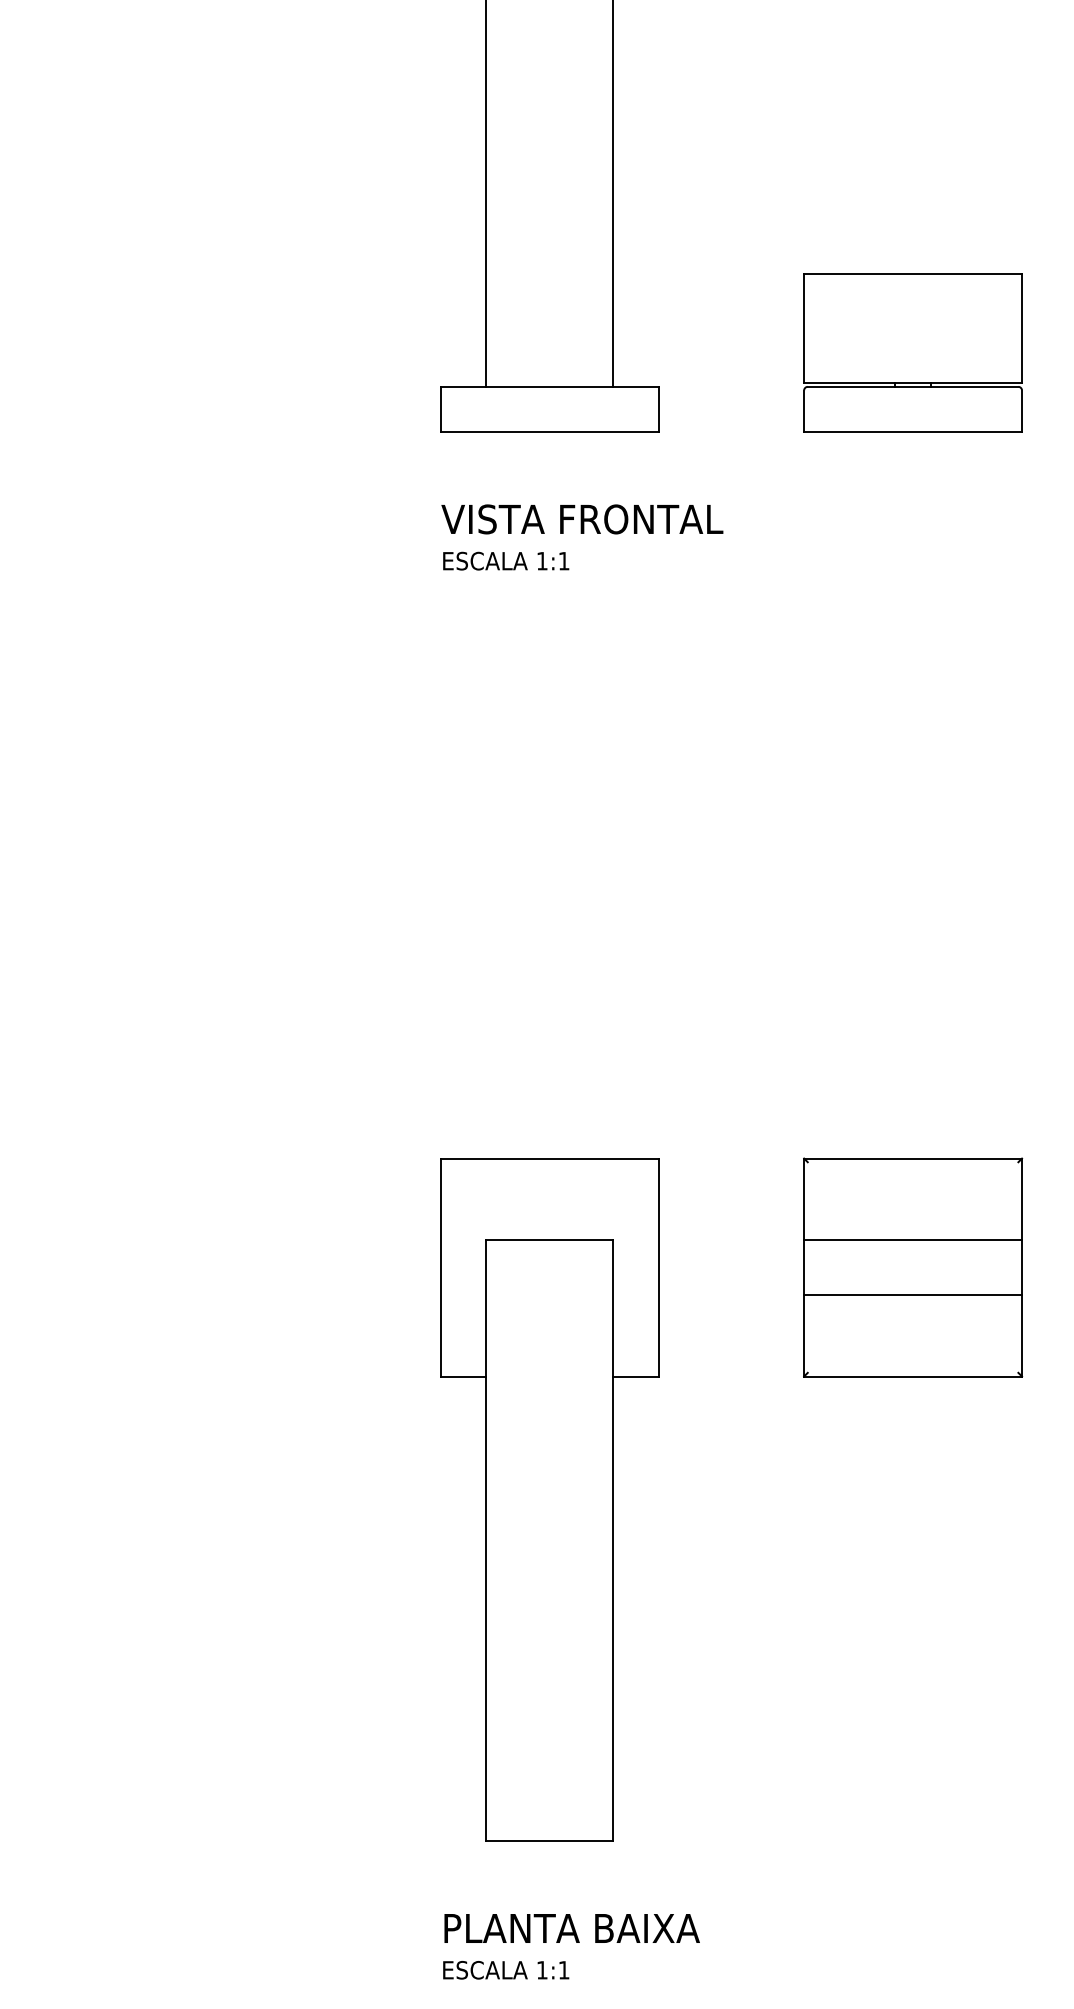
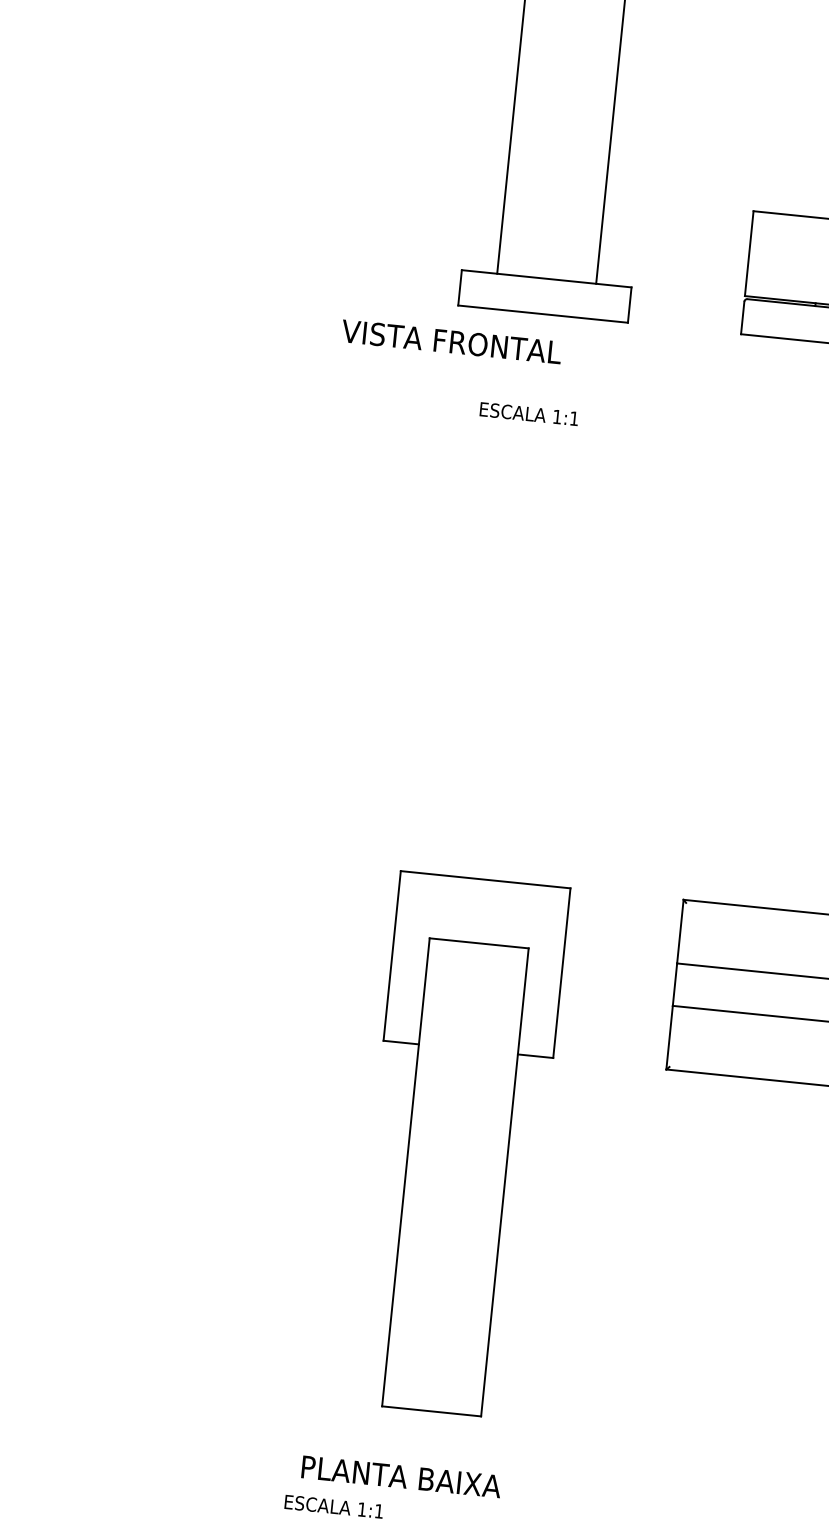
text: (582, 519) -> (451, 342), moved
text: (506, 560) -> (529, 413), moved
text: (571, 1928) -> (401, 1476), moved
text: (506, 1970) -> (334, 1507), moved

